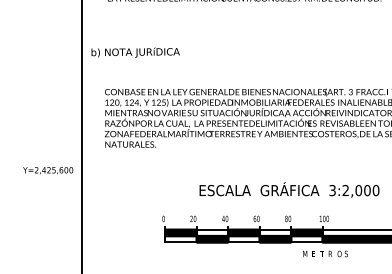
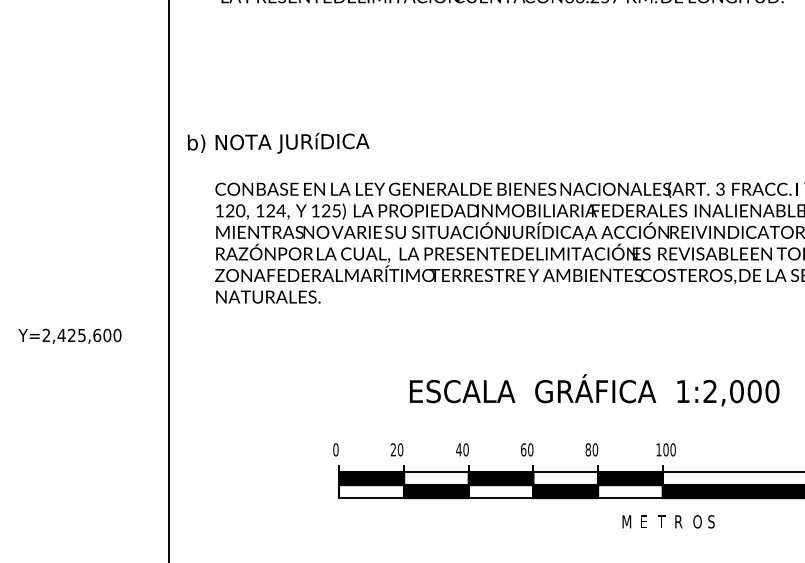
text: (135, 52) -> (278, 142), moved
text: (48, 170) -> (70, 335), moved
text: (332, 190) -> (682, 391), 3:2,000 -> 1:2,000

